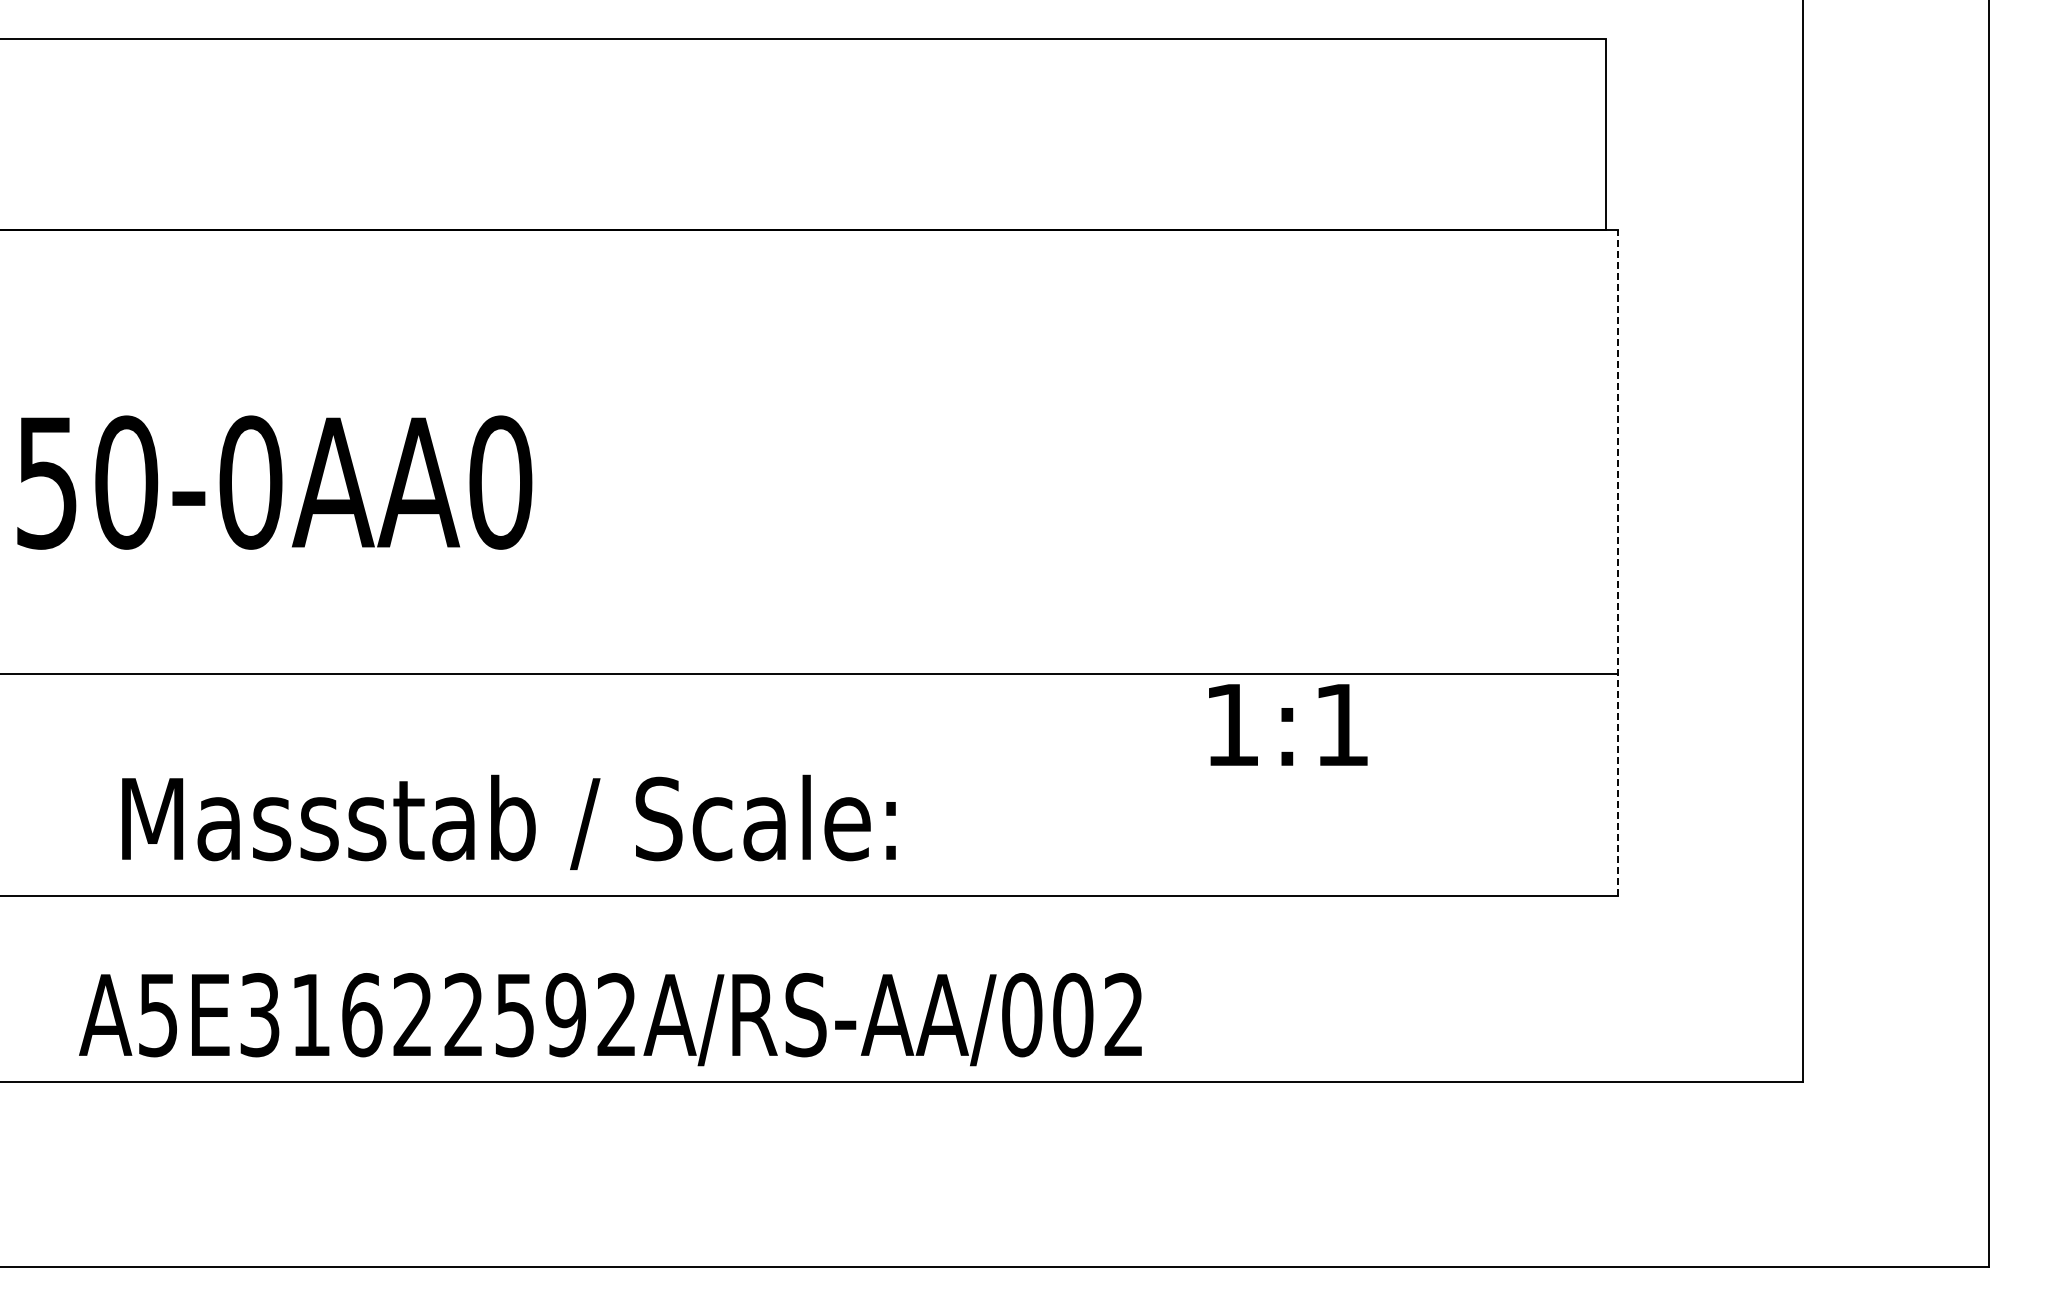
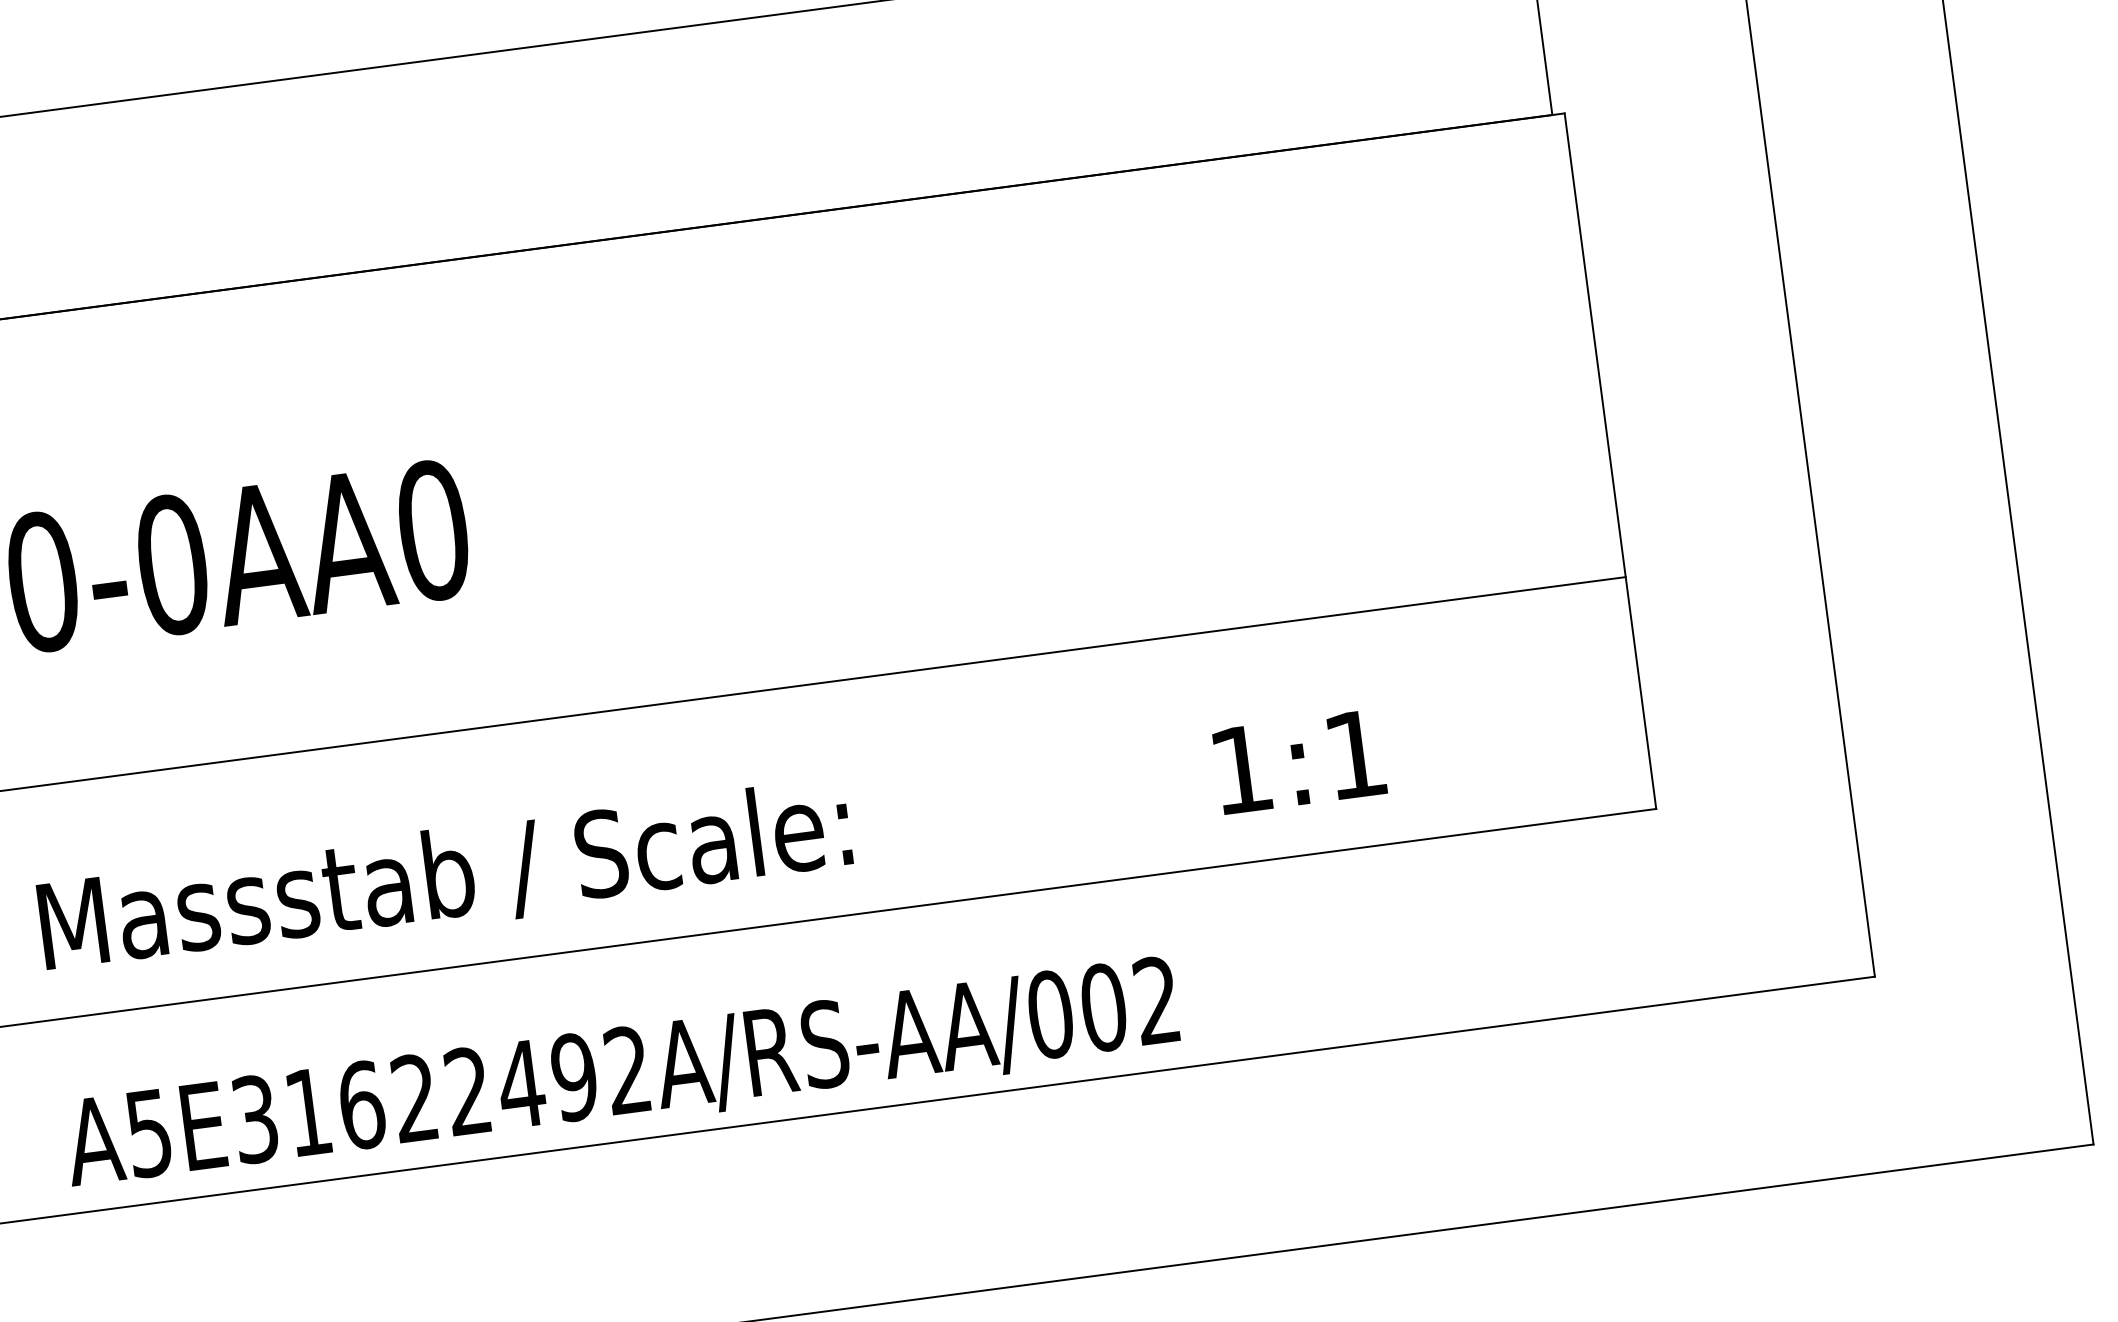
line: (1618, 562) -> (1610, 460), dashed -> solid
text: (1288, 724) -> (1299, 761), moved
text: (508, 821) -> (444, 877), moved
text: (514, 1015) -> (520, 1084), A5E31622592A/RS-AA/002 -> A5E31622492A/RS-AA/002

